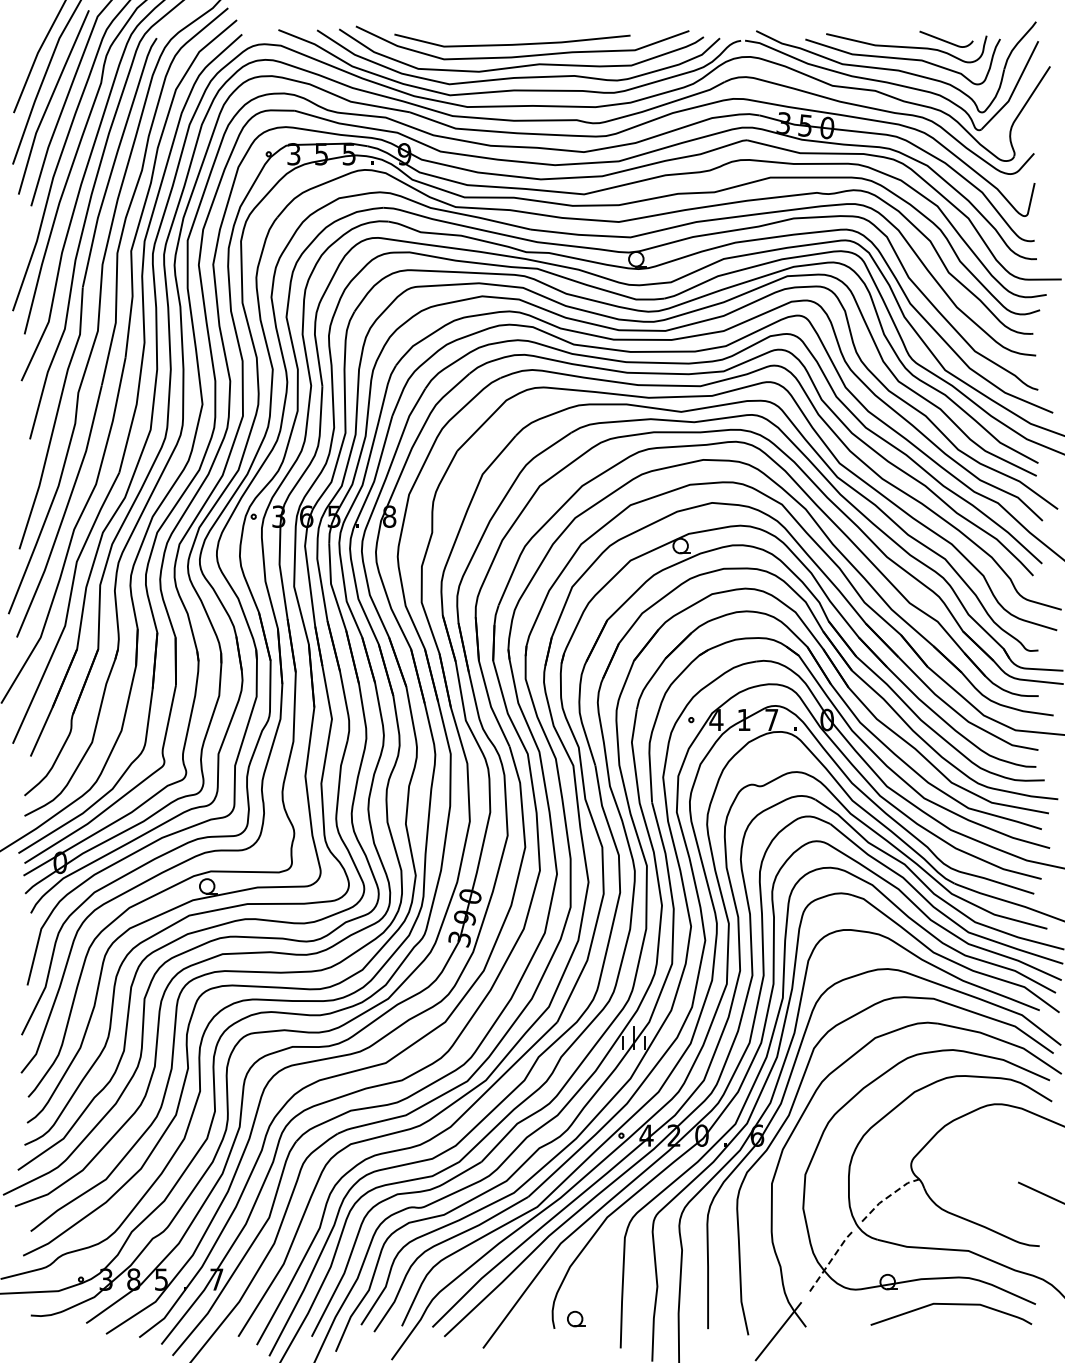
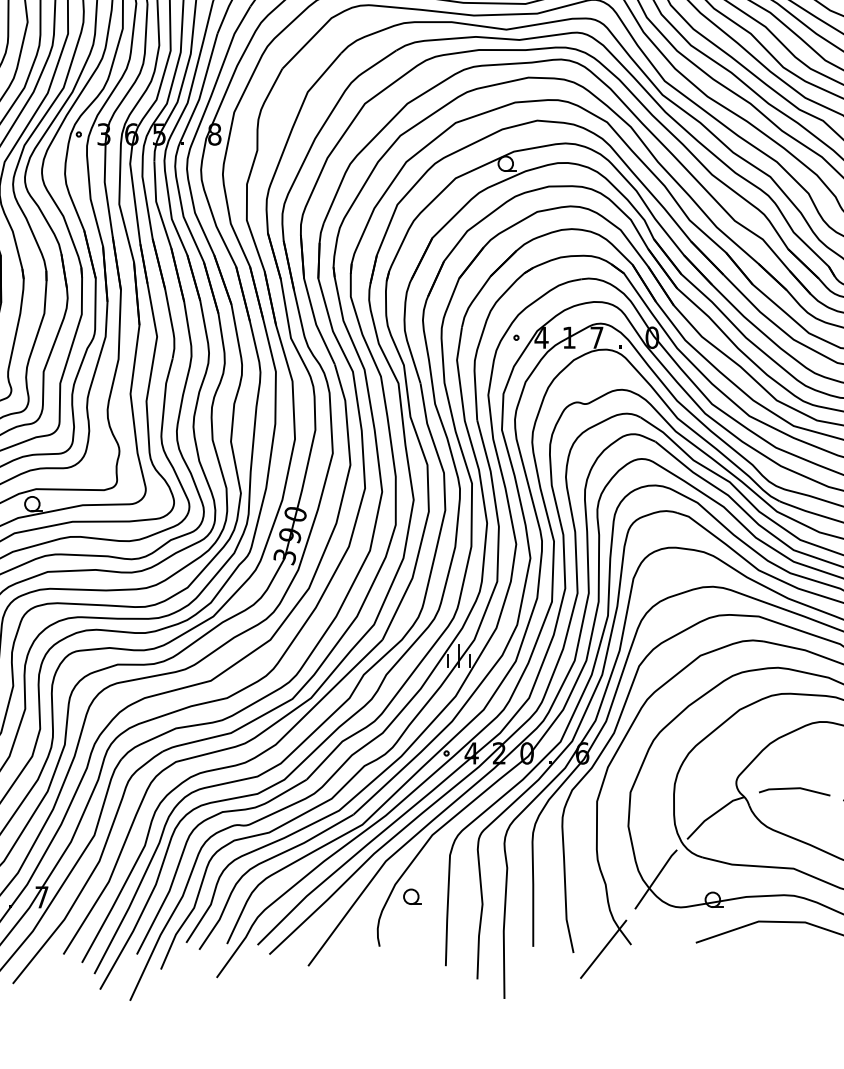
line: (969, 1171) -> (794, 789), added
line: (888, 1196) -> (713, 814), dashed -> solid
line: (831, 1260) -> (656, 878), dashed -> solid
part: (576, 1318) -> (412, 896), moved

